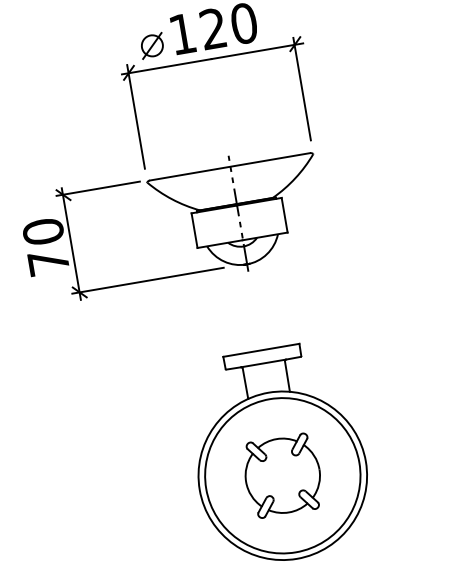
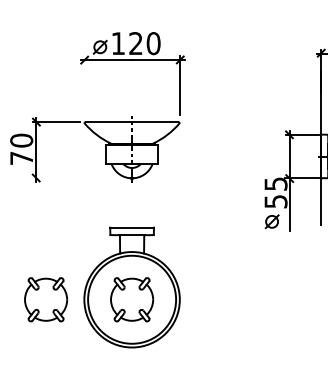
line: (136, 117) -> (84, 85), removed
line: (146, 280) -> (74, 177), removed
part: (133, 500) -> (46, 299), added

